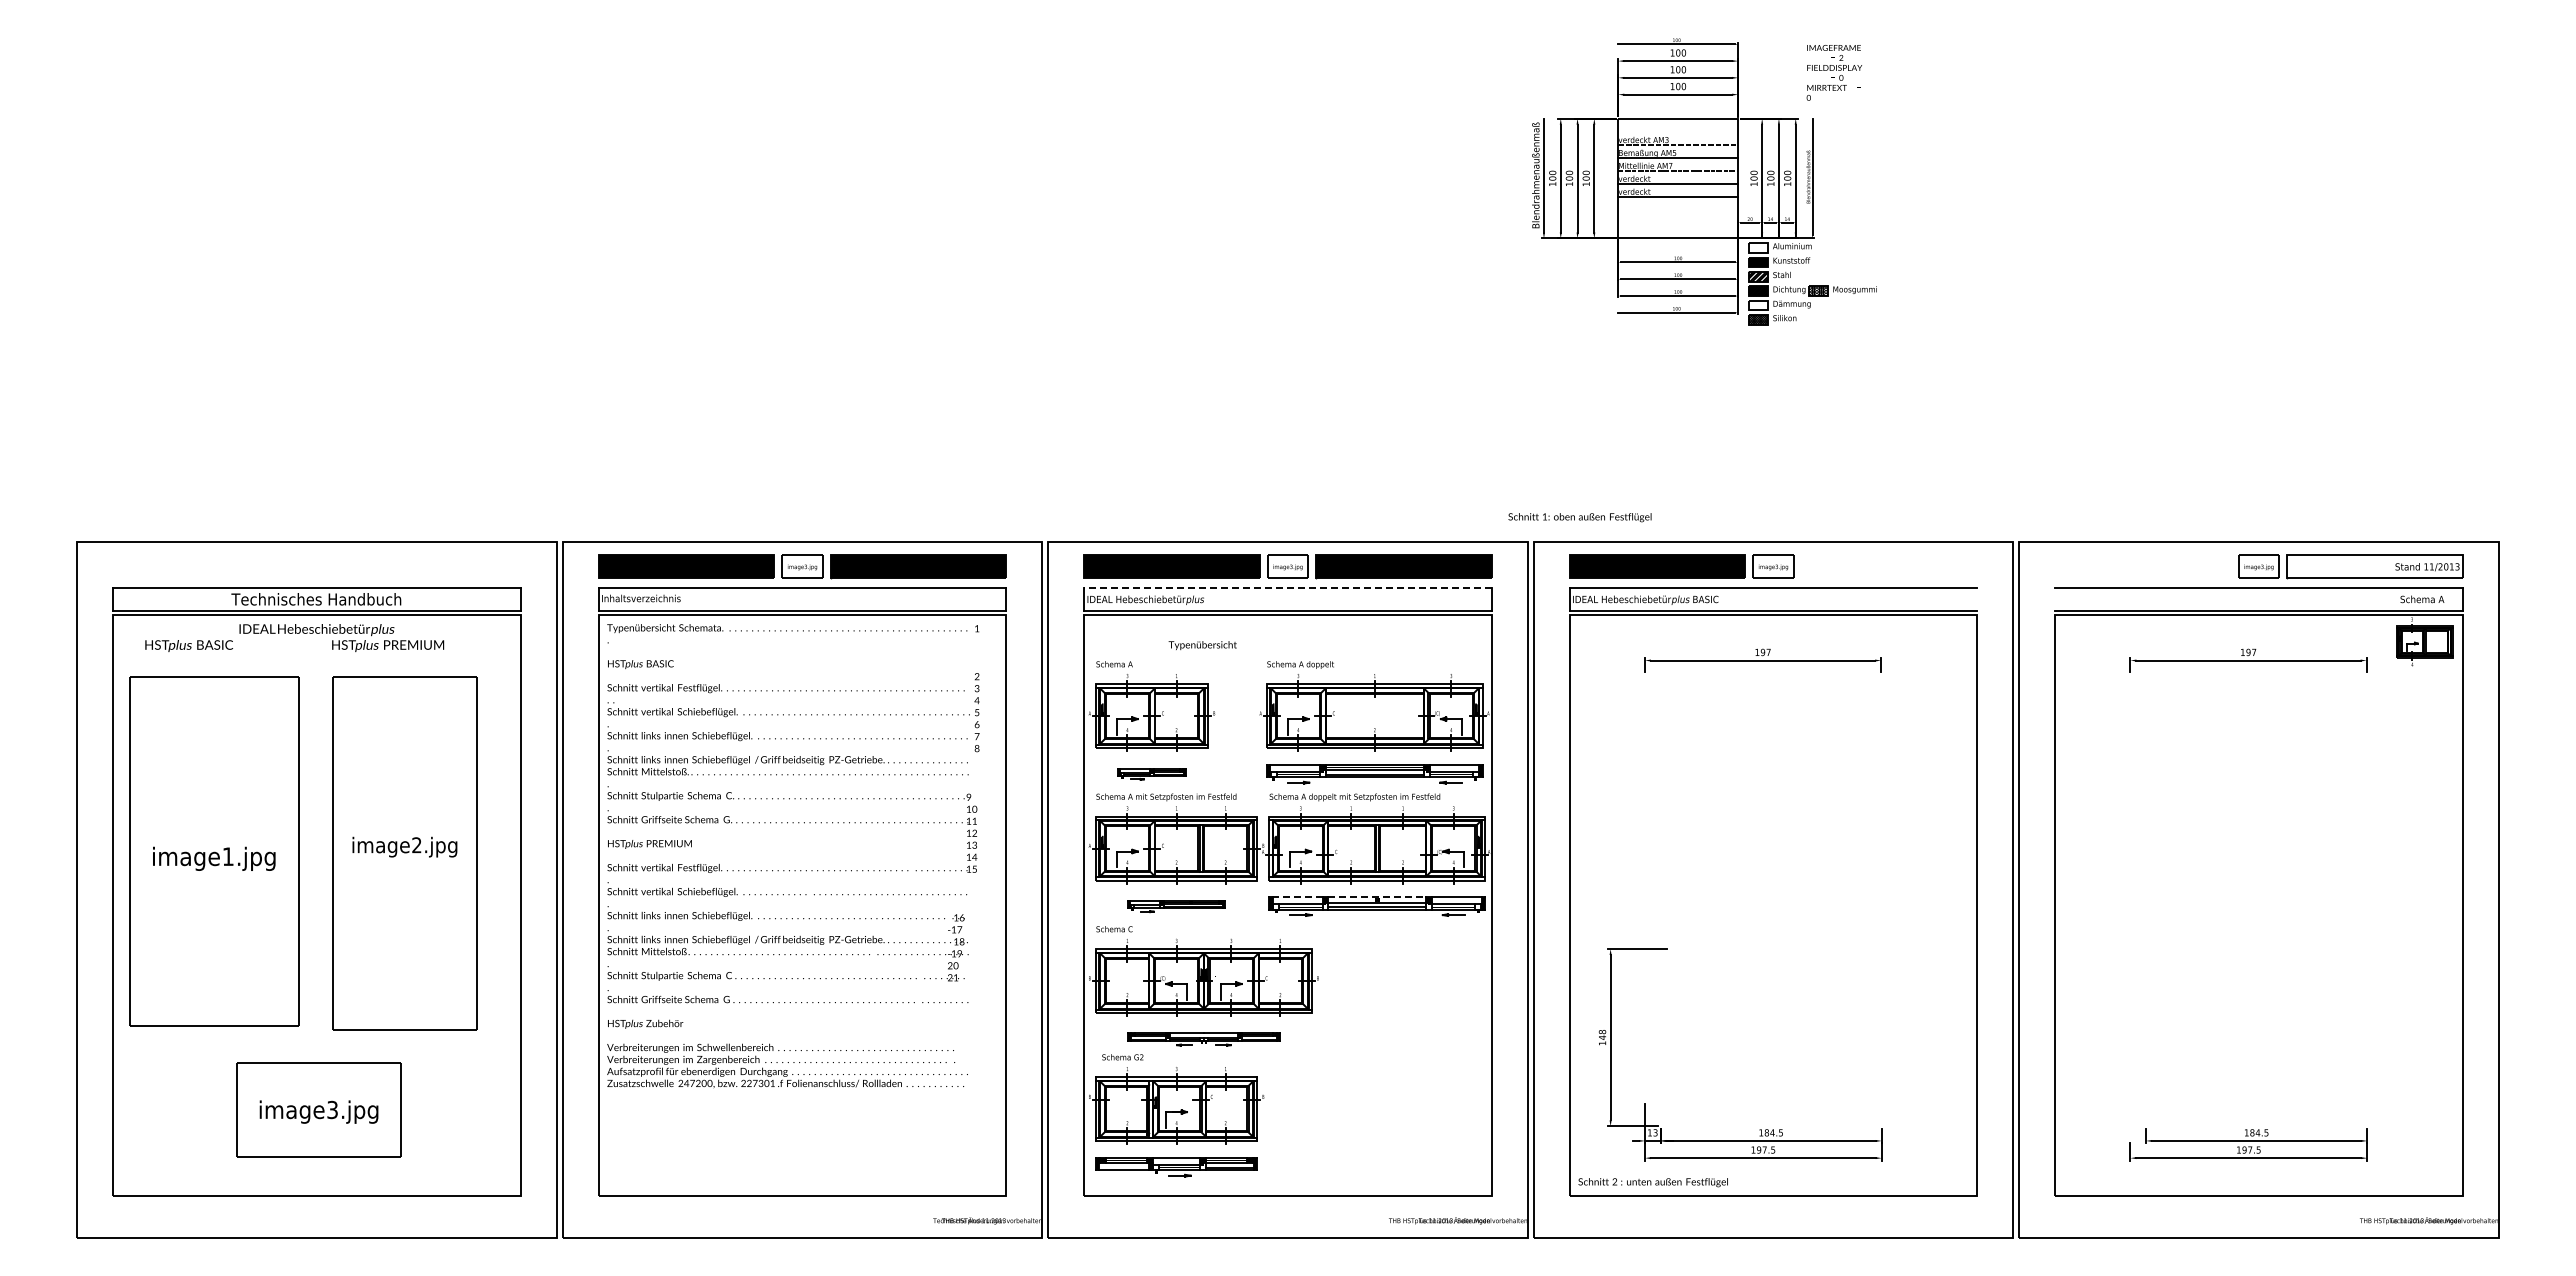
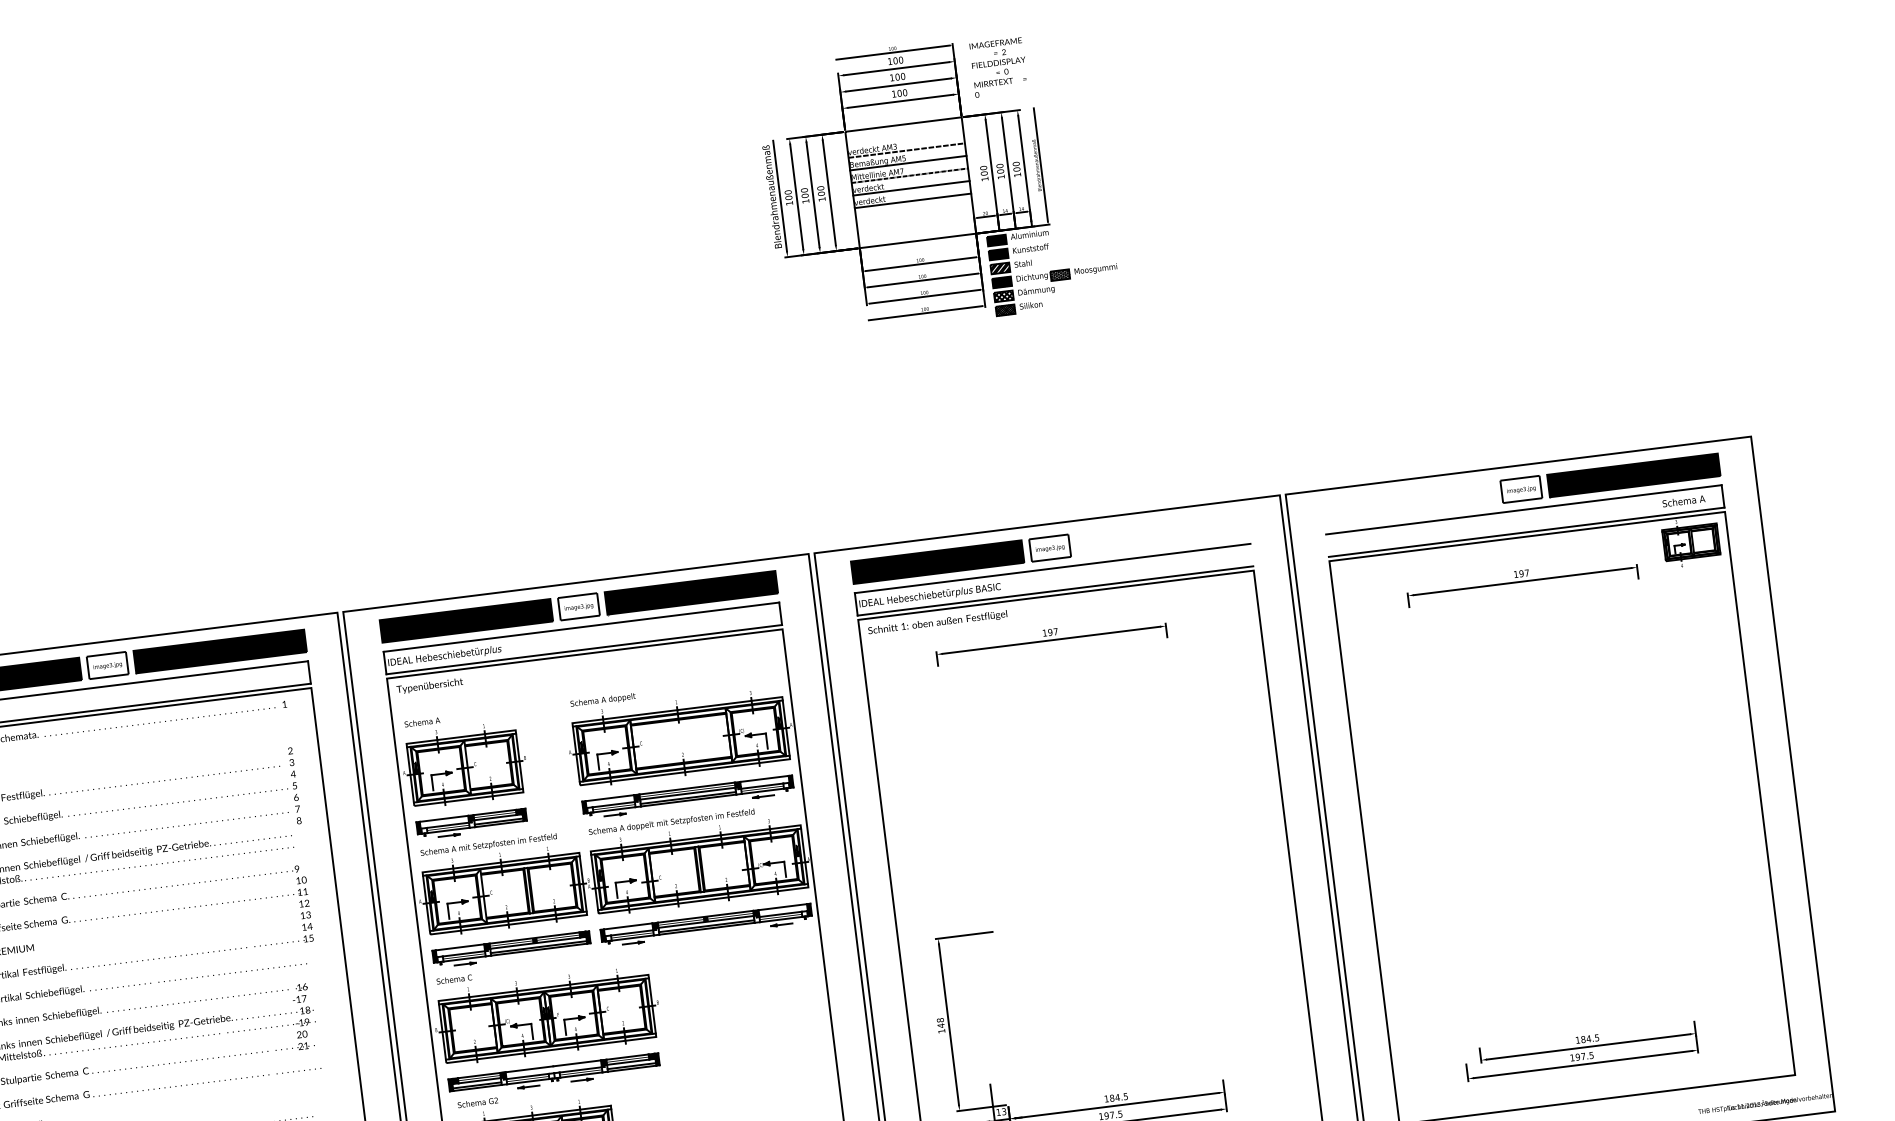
text: (1833, 72) -> (998, 67), moved
fill: (1757, 247) -> (996, 240), added
hatch: (1757, 305) -> (1003, 296), added
text: (1579, 517) -> (937, 622), moved
fill: (2374, 566) -> (1633, 475), added
line: (1287, 587) -> (580, 626), dashed -> solid
text: (1202, 645) -> (429, 686), moved
part: (1151, 774) -> (471, 824), size x1.67
line: (1297, 897) -> (628, 926), dashed -> solid
line: (1377, 897) -> (705, 916), dashed -> solid
part: (1176, 906) -> (511, 949), size x1.67
part: (1203, 1039) -> (554, 1075), size x1.43

